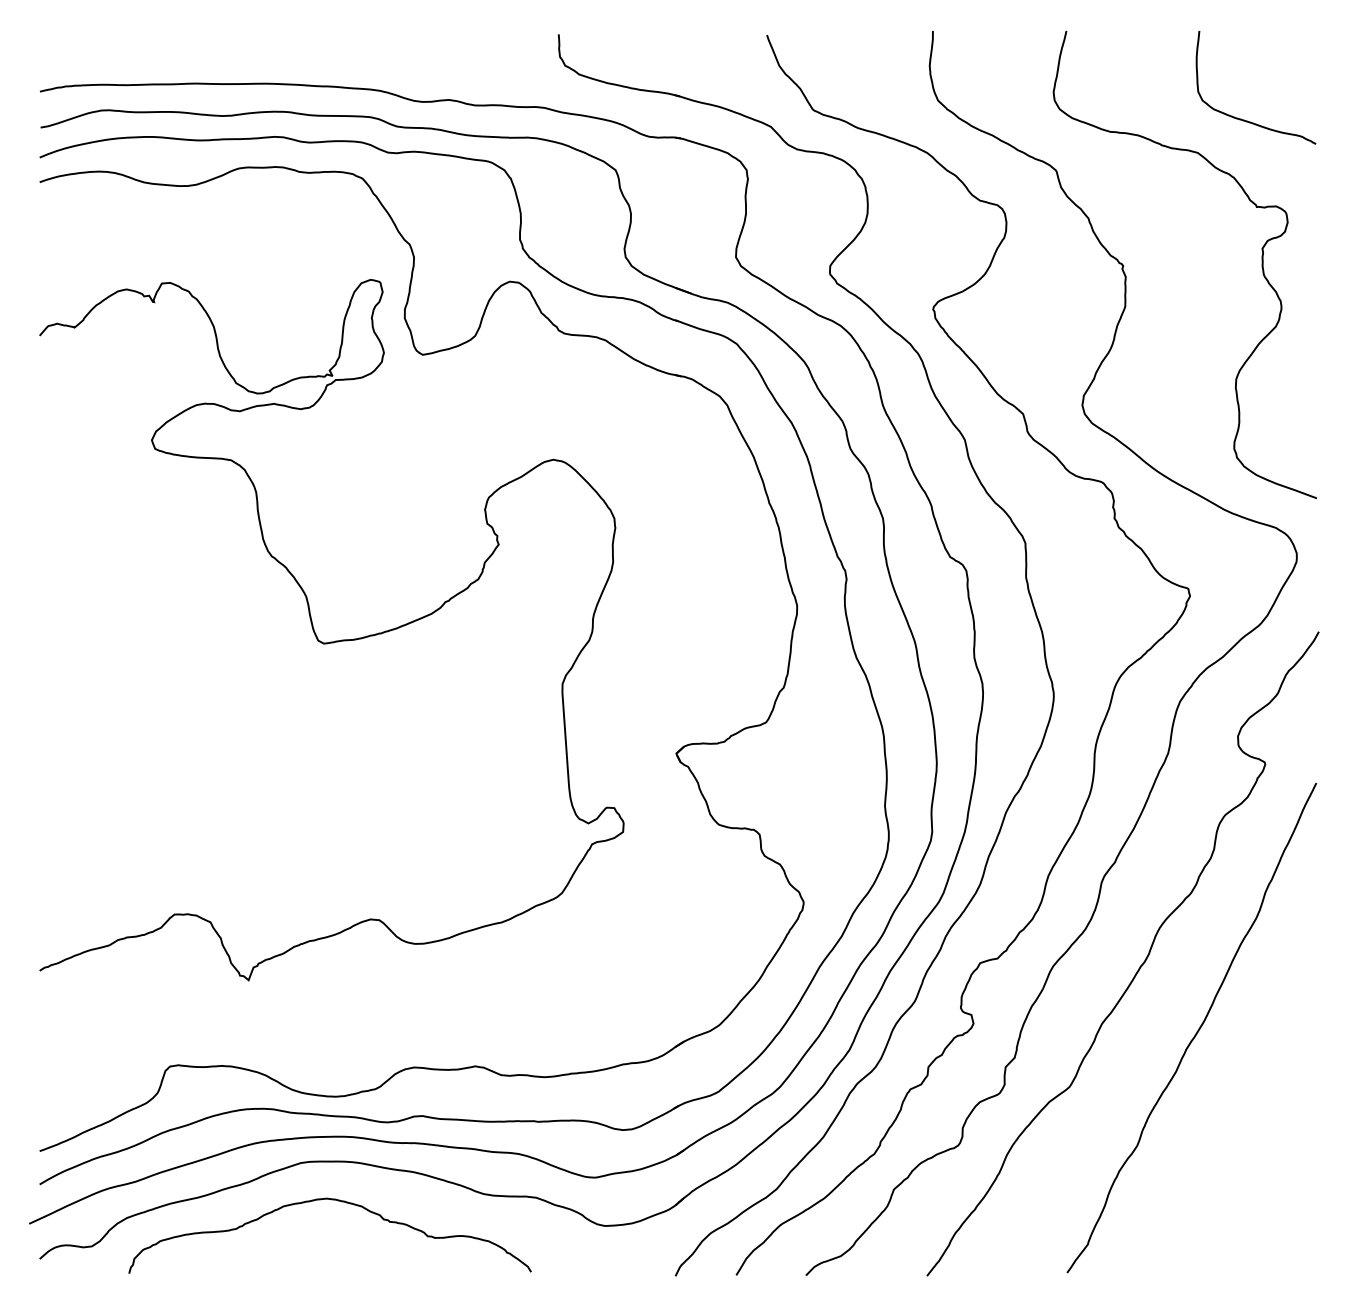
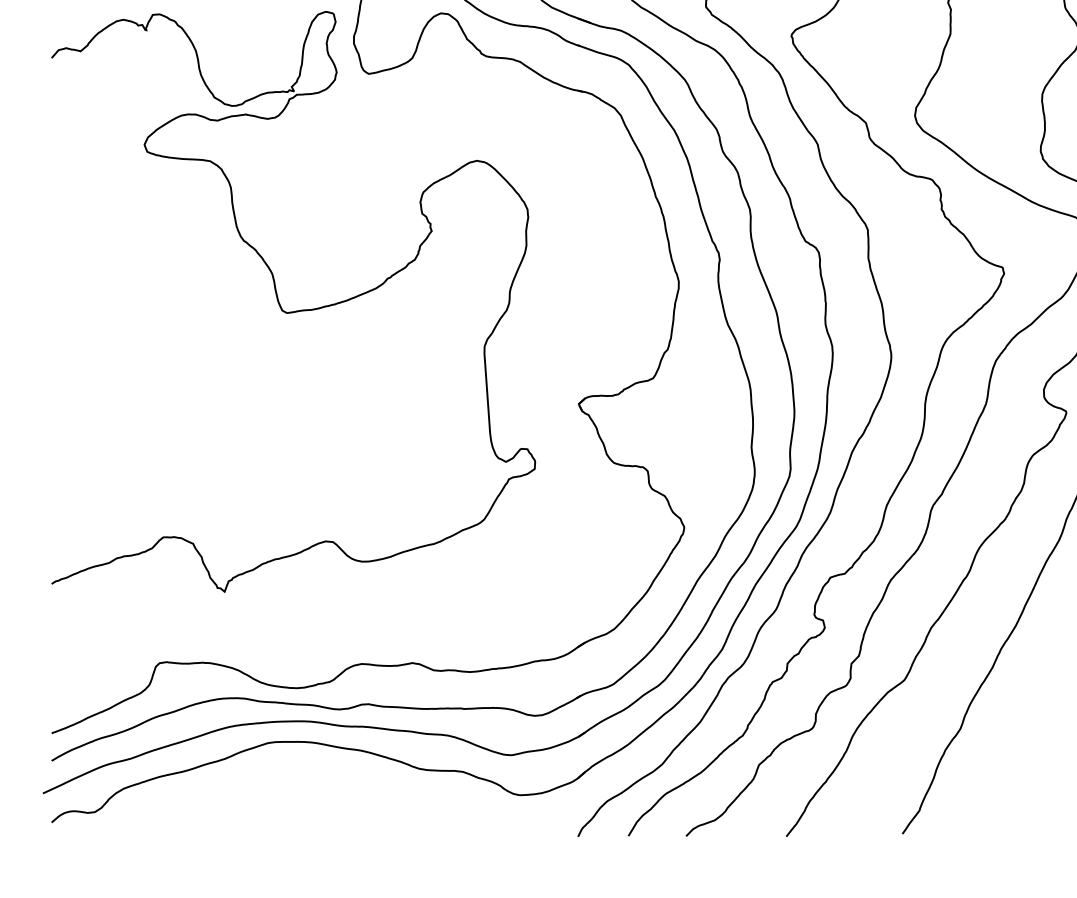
curve: (331, 1200) -> (293, 774), removed

